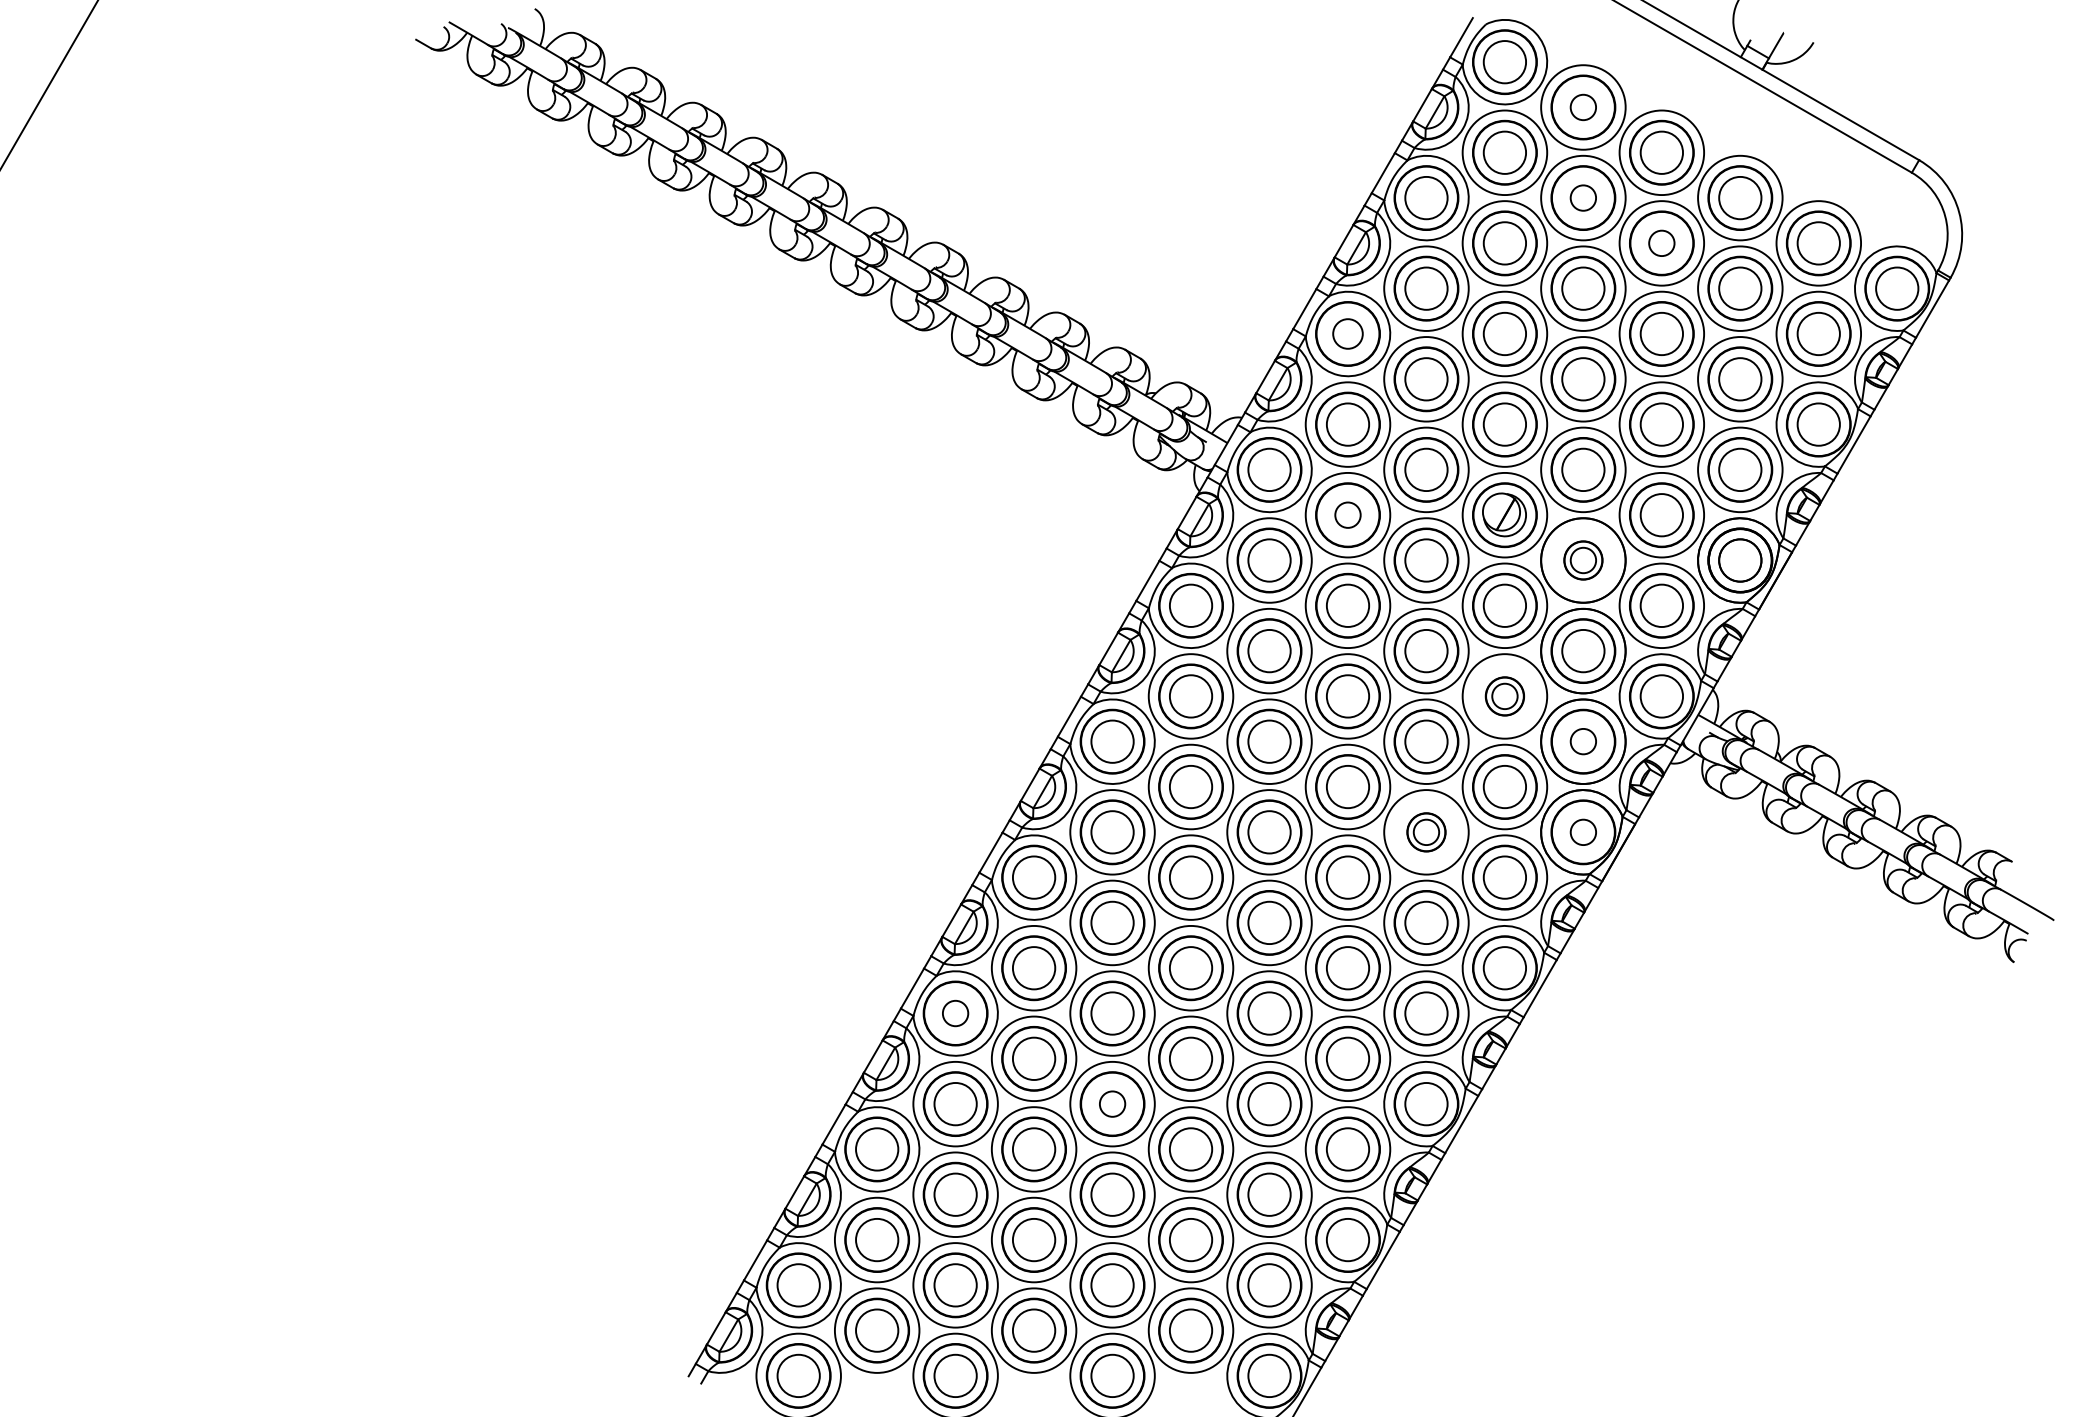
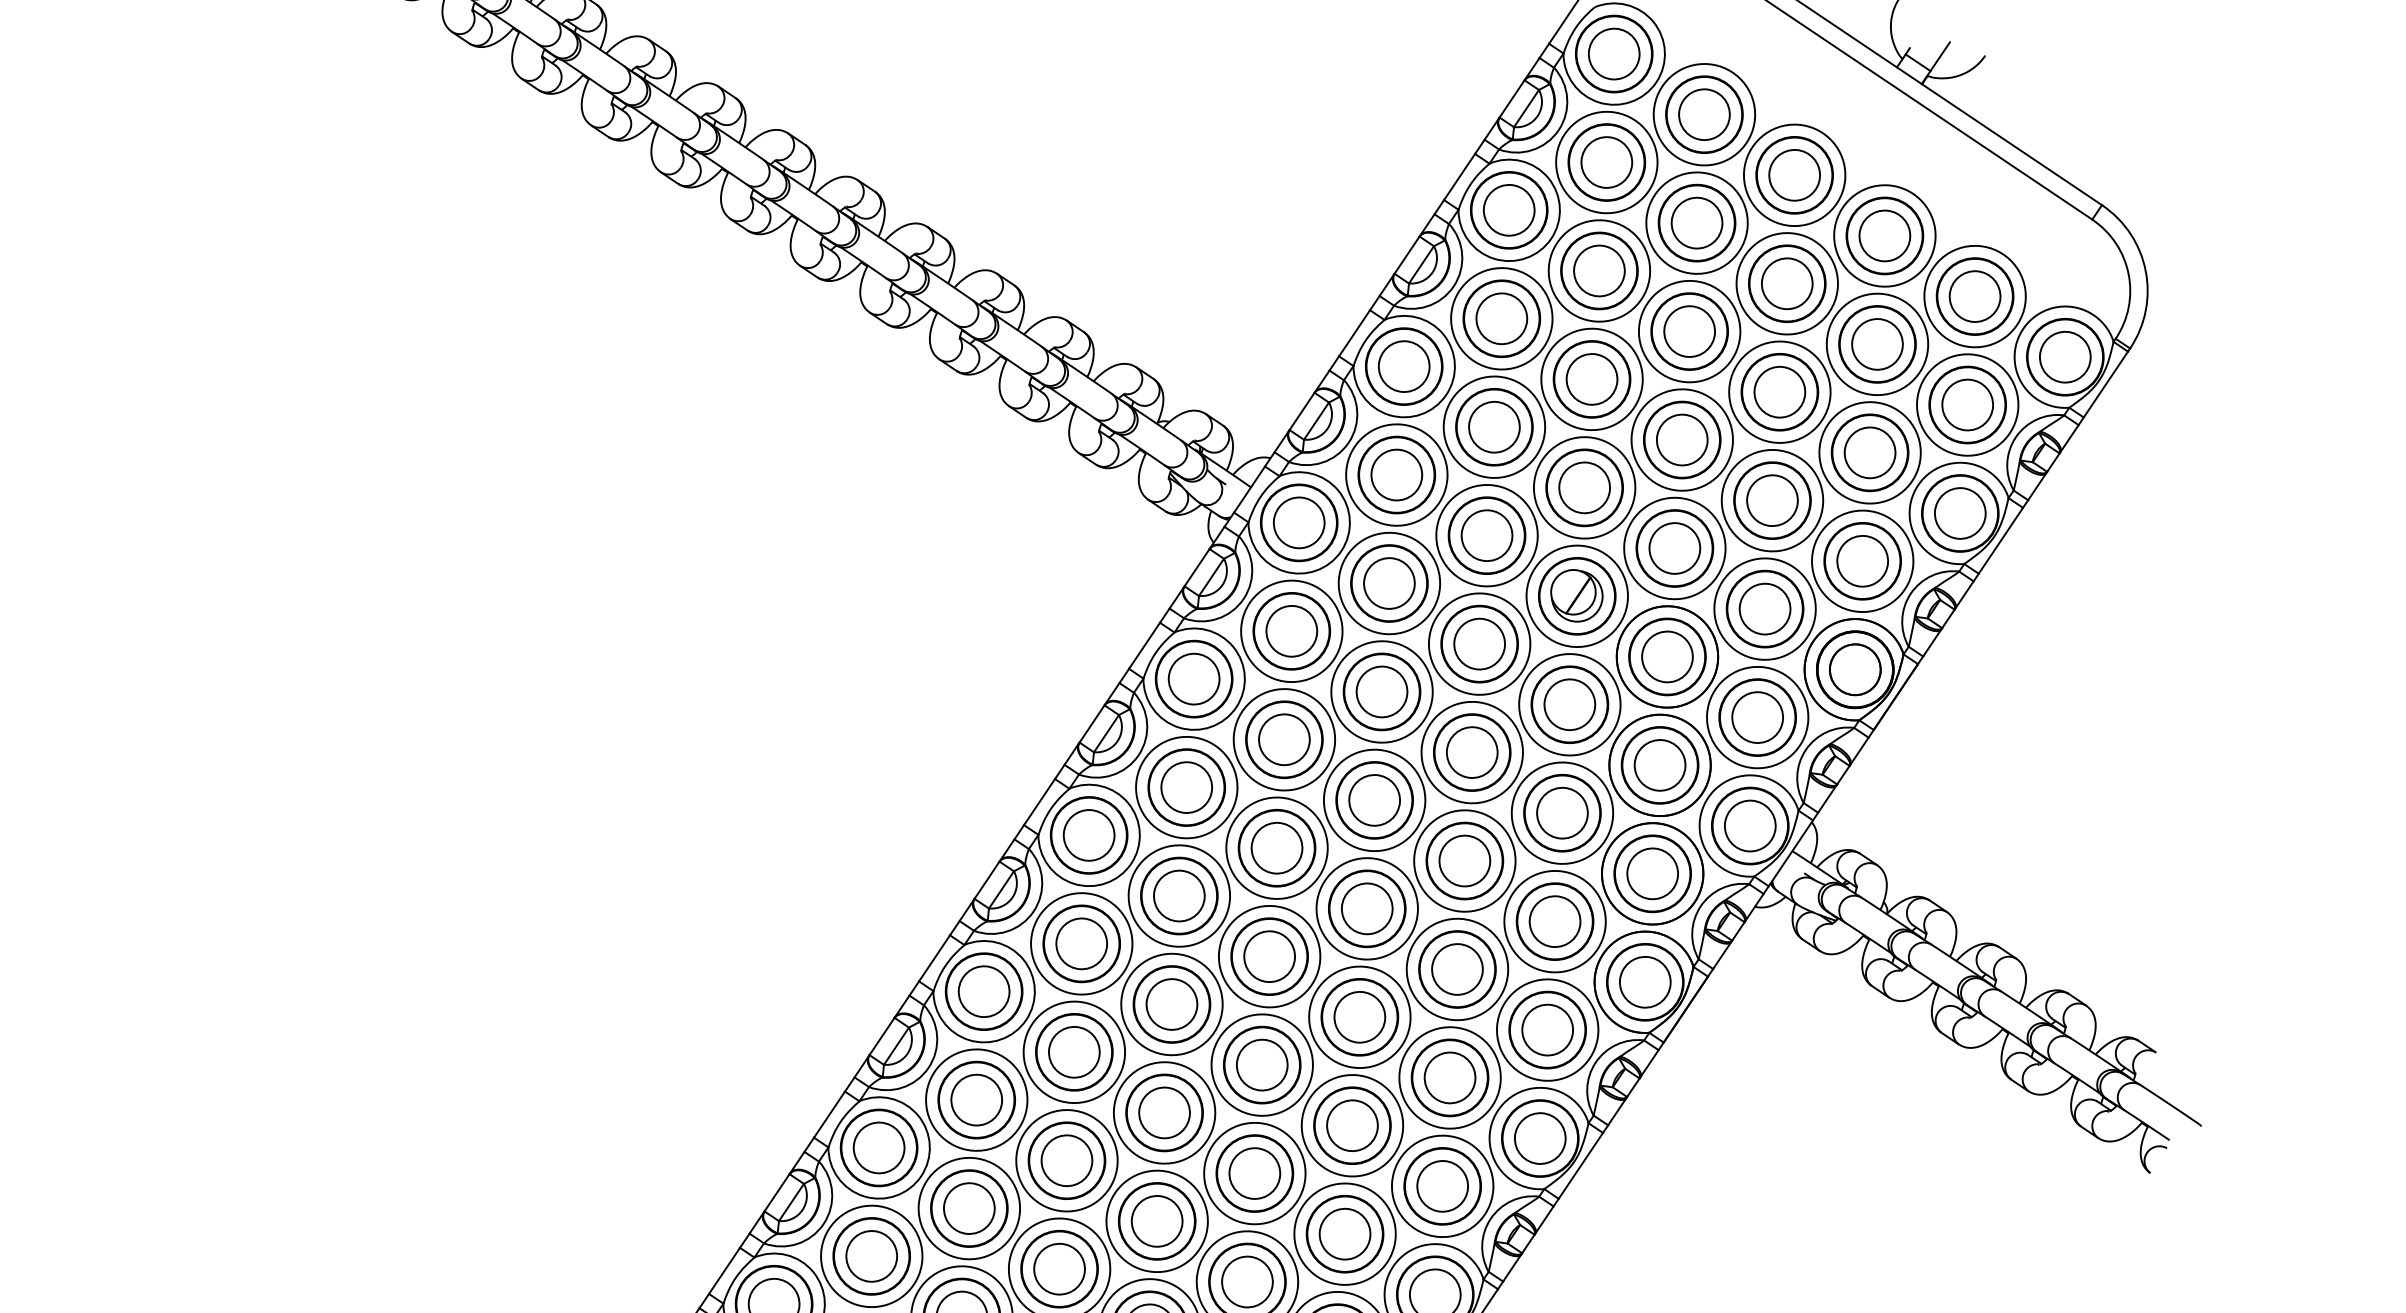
circle: (1583, 107) -> (1704, 114), size x1.67
circle: (1583, 197) -> (1697, 222), size x1.67
circle: (1661, 243) -> (1786, 283), size x1.67
circle: (1347, 333) -> (1403, 365), size x1.43
circle: (1347, 515) -> (1388, 583), size x1.67
part: (1583, 560) -> (1667, 656), size x1.67
part: (1504, 696) -> (1561, 813), size x1.67
circle: (1583, 741) -> (1652, 873), size x1.67
part: (1426, 832) -> (1457, 969), size x1.67
circle: (1583, 832) -> (1645, 982), size x1.67
circle: (955, 1013) -> (878, 1147), size x1.67
circle: (1112, 1103) -> (1059, 1268), size x1.67

